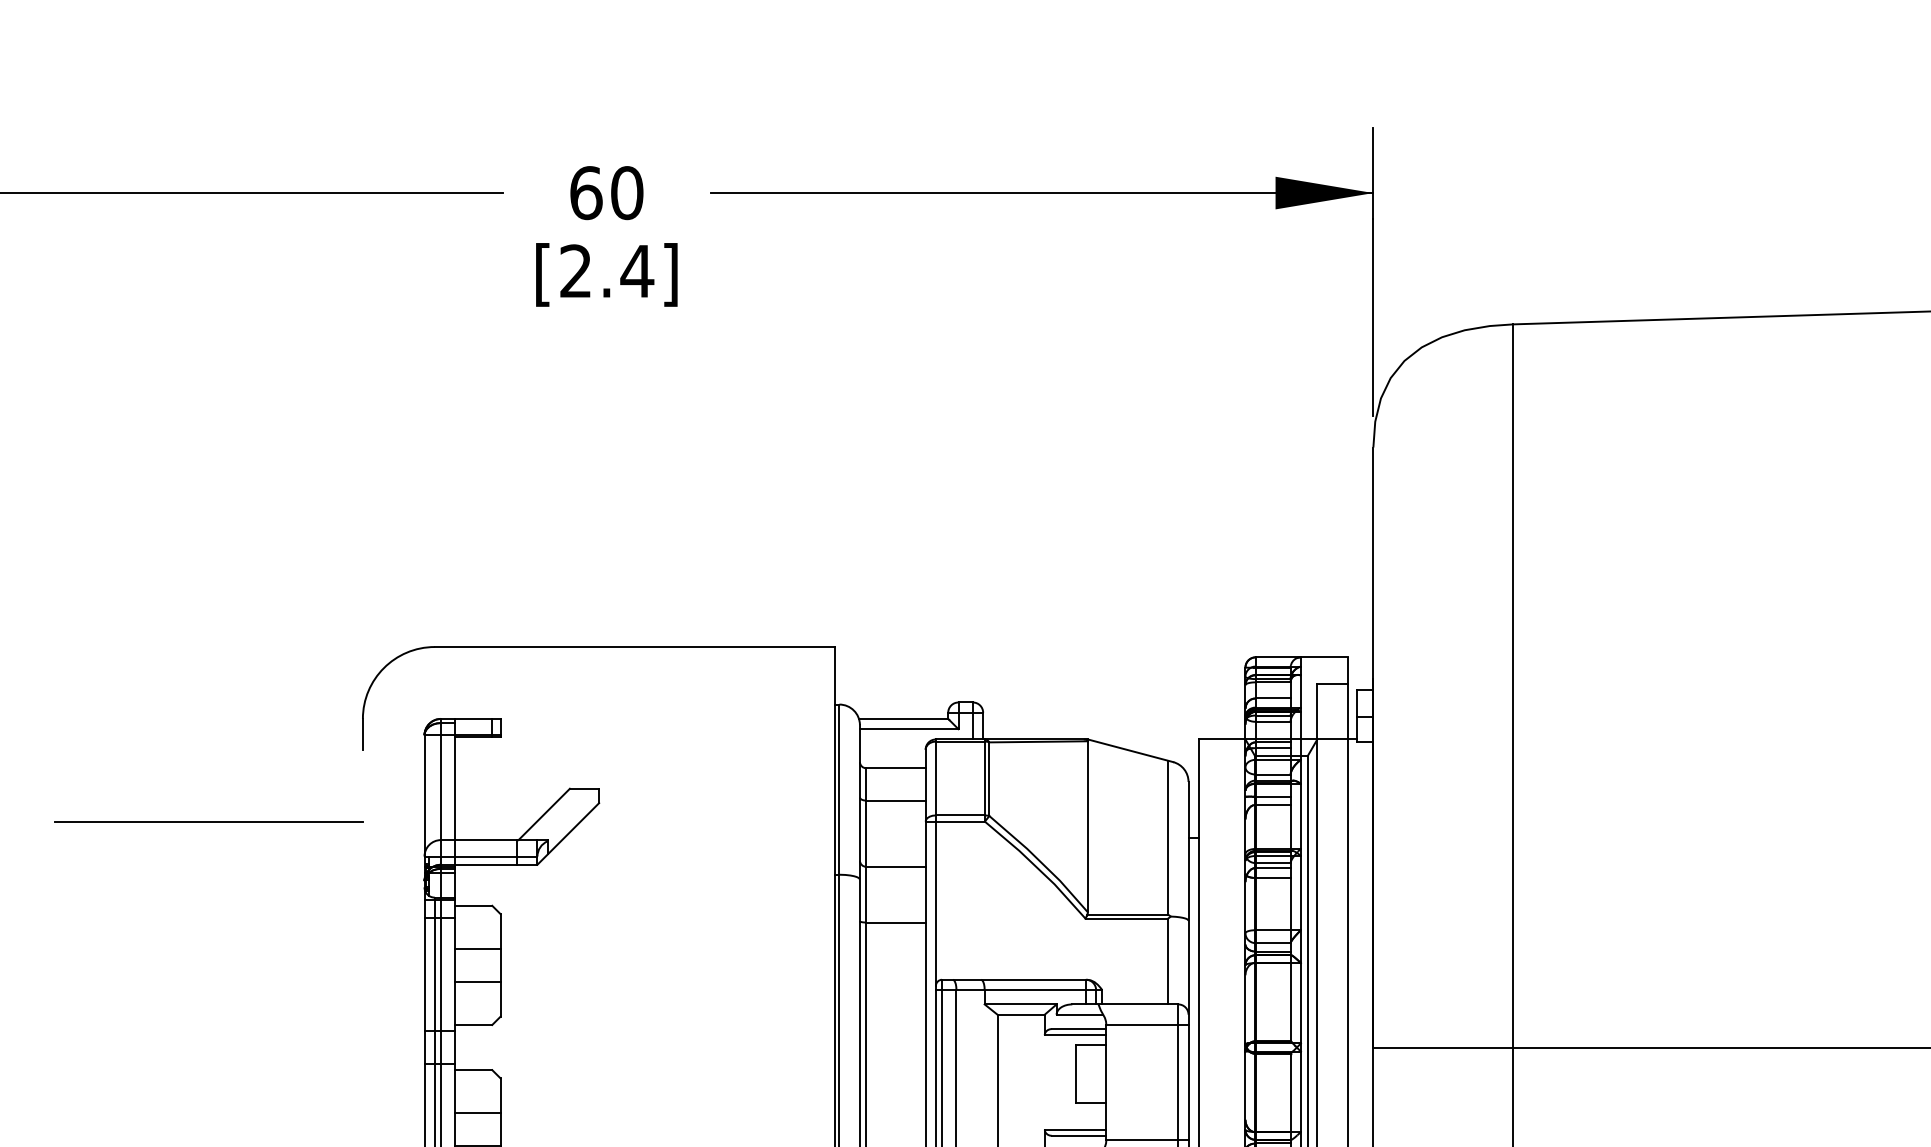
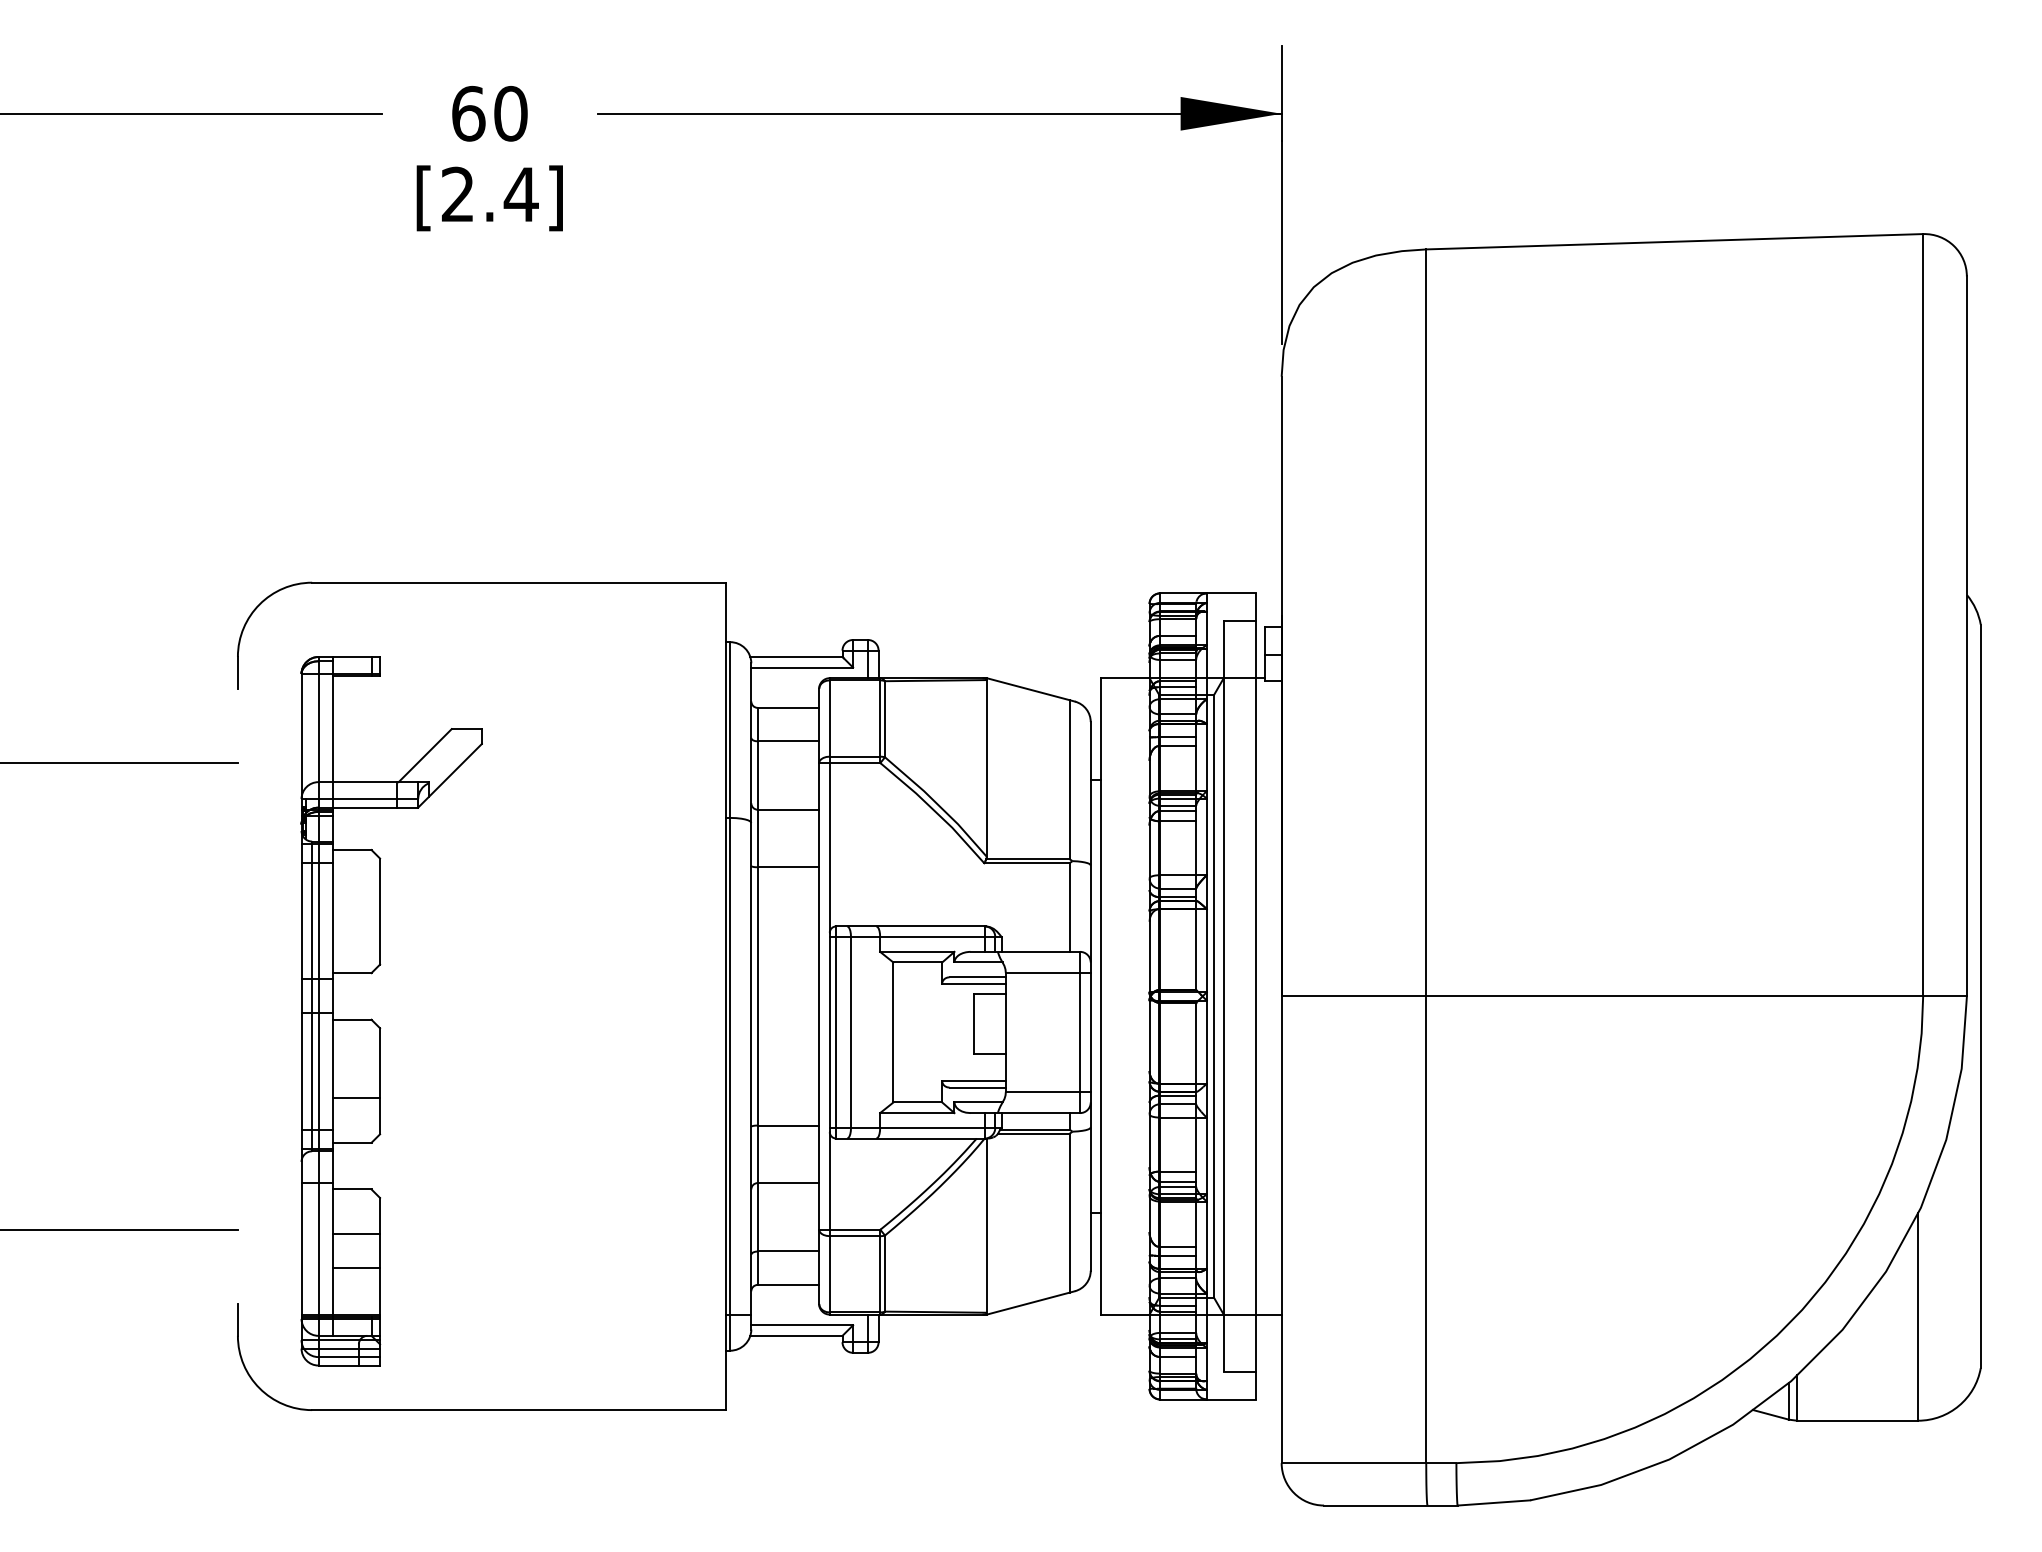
line: (477, 948) -> (356, 894), removed
line: (477, 981) -> (356, 928), removed
line: (477, 1113) -> (356, 1064), removed

